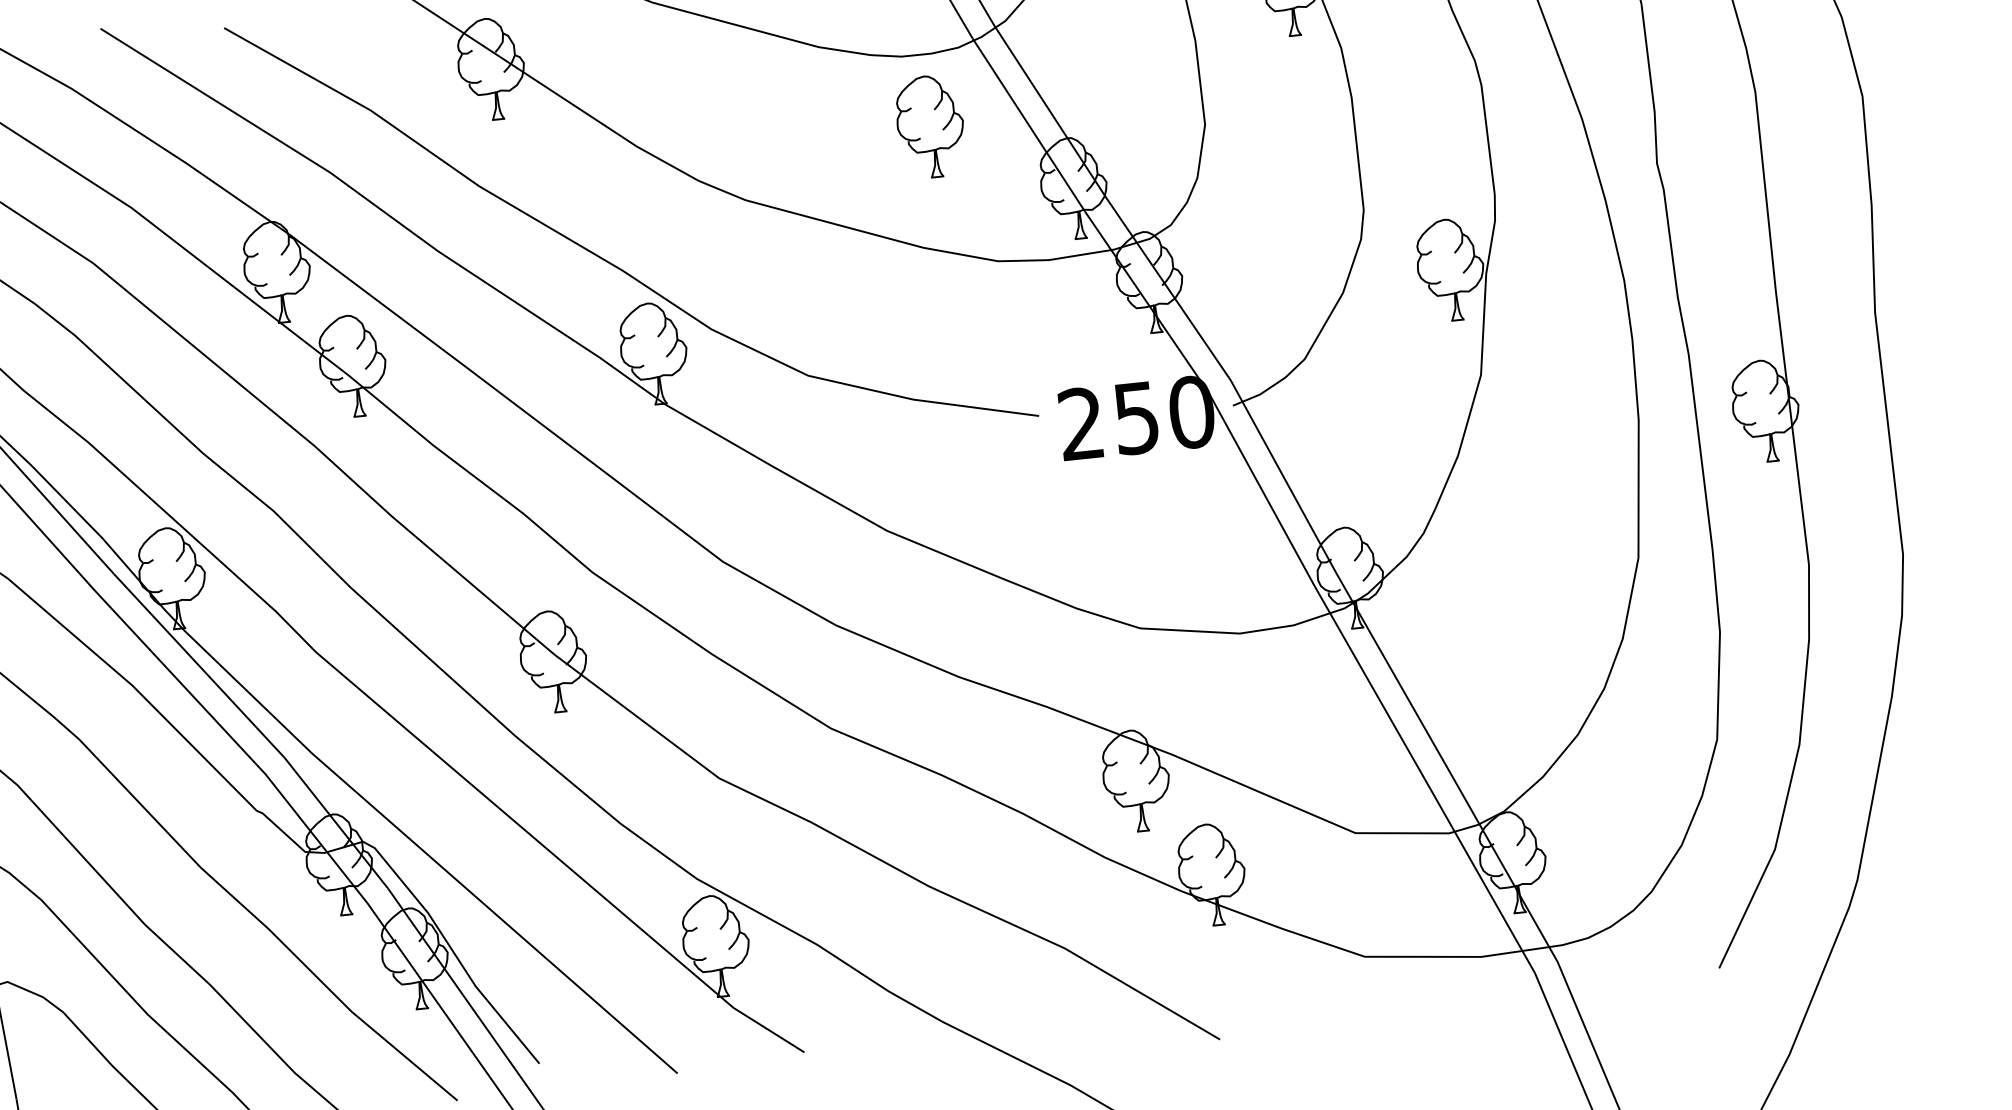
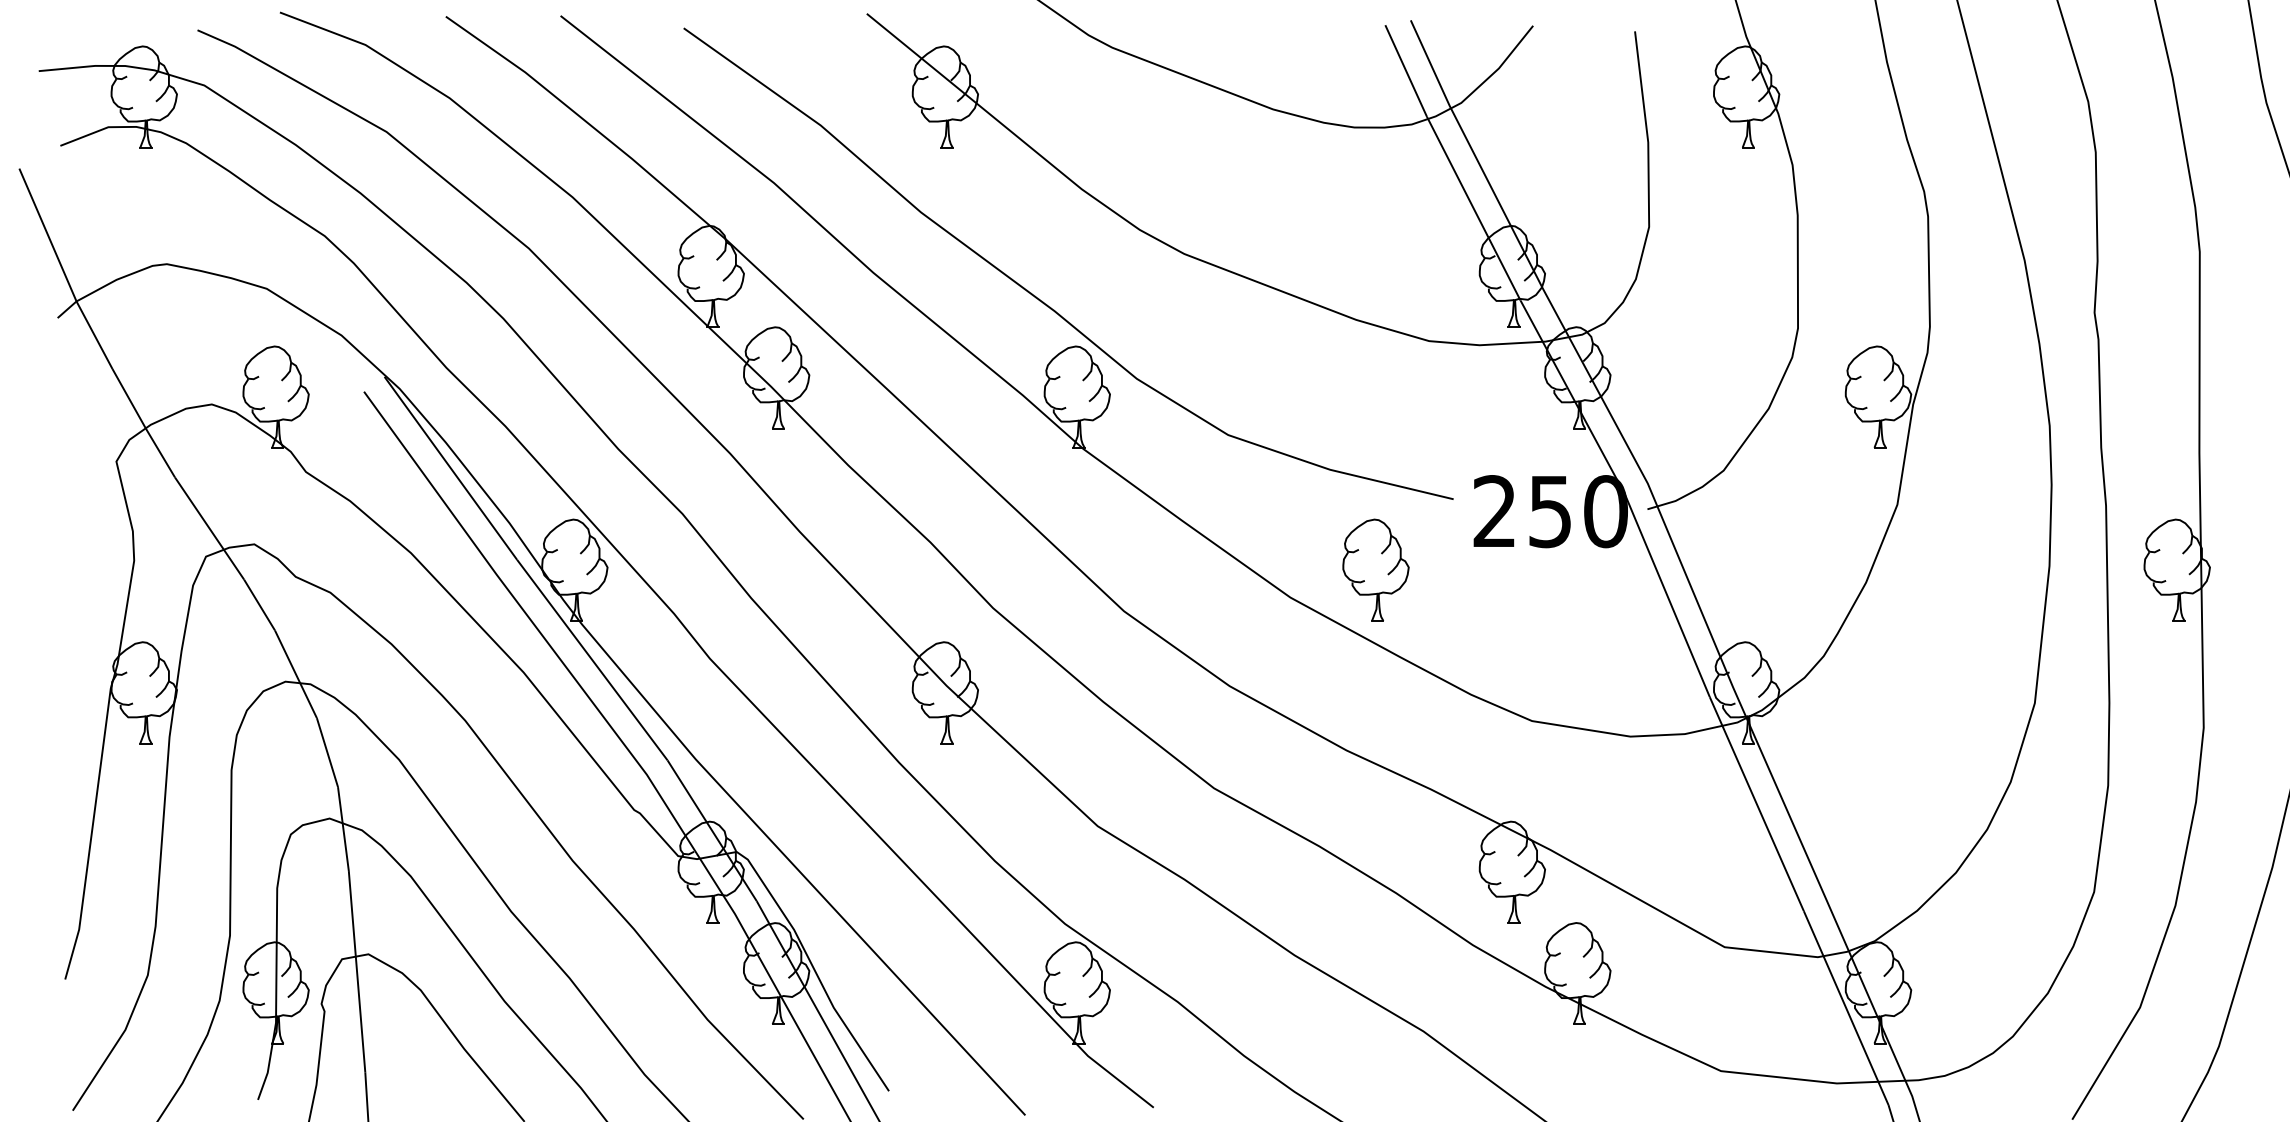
part: (930, 126) -> (1375, 569), moved

